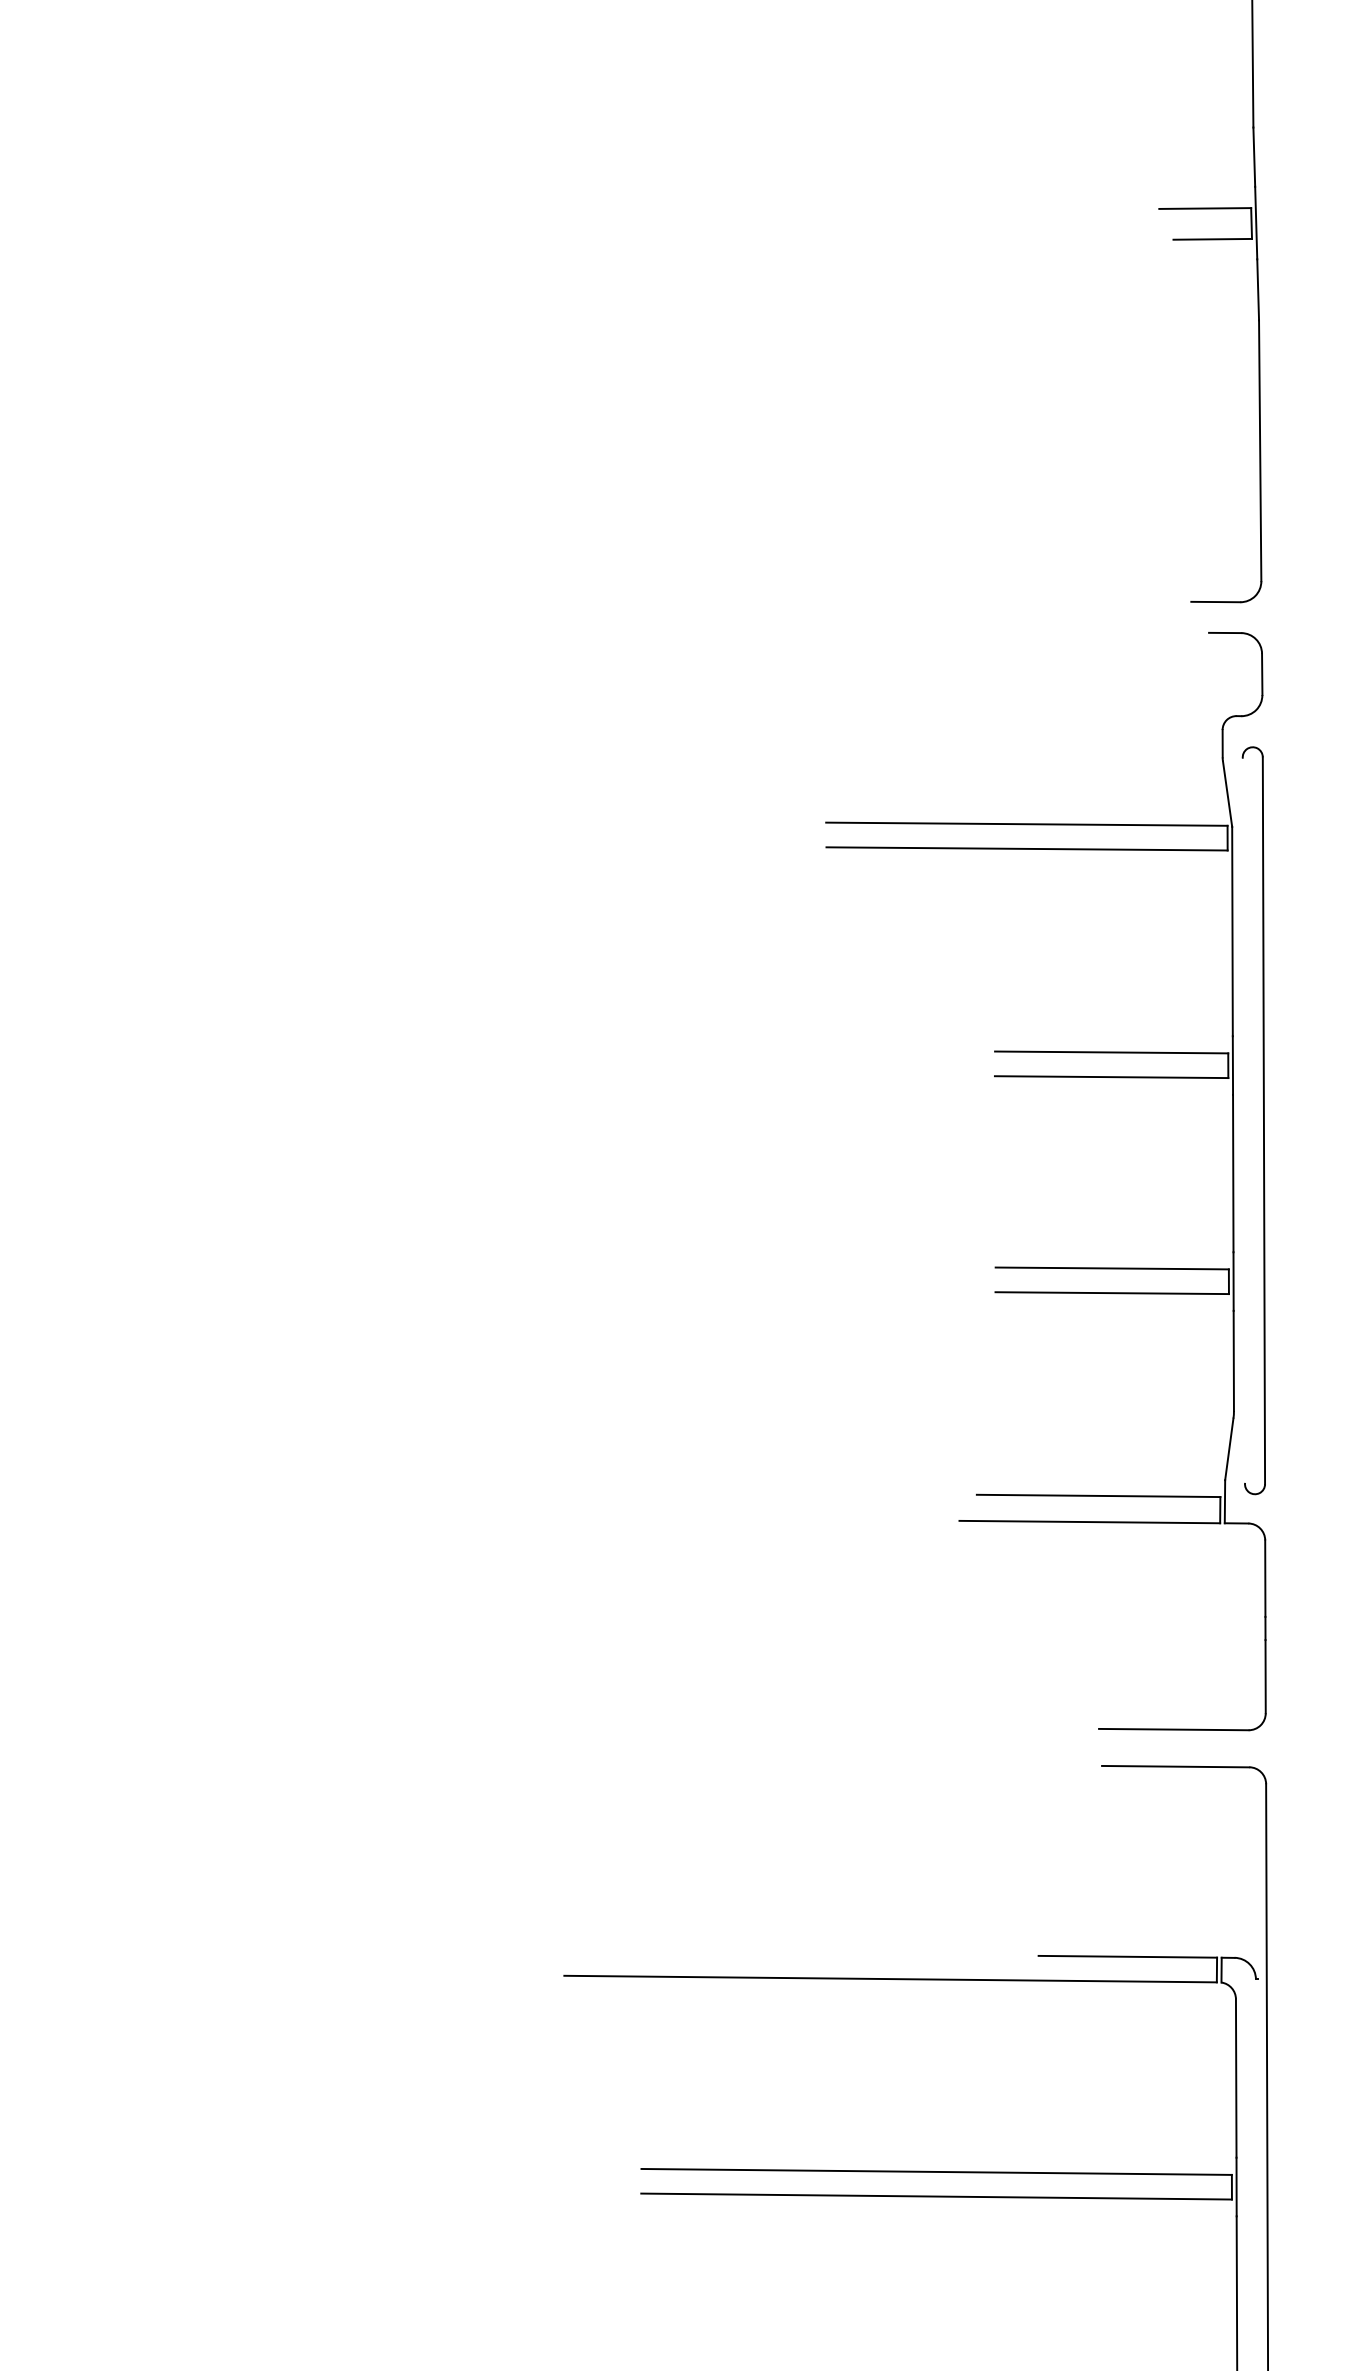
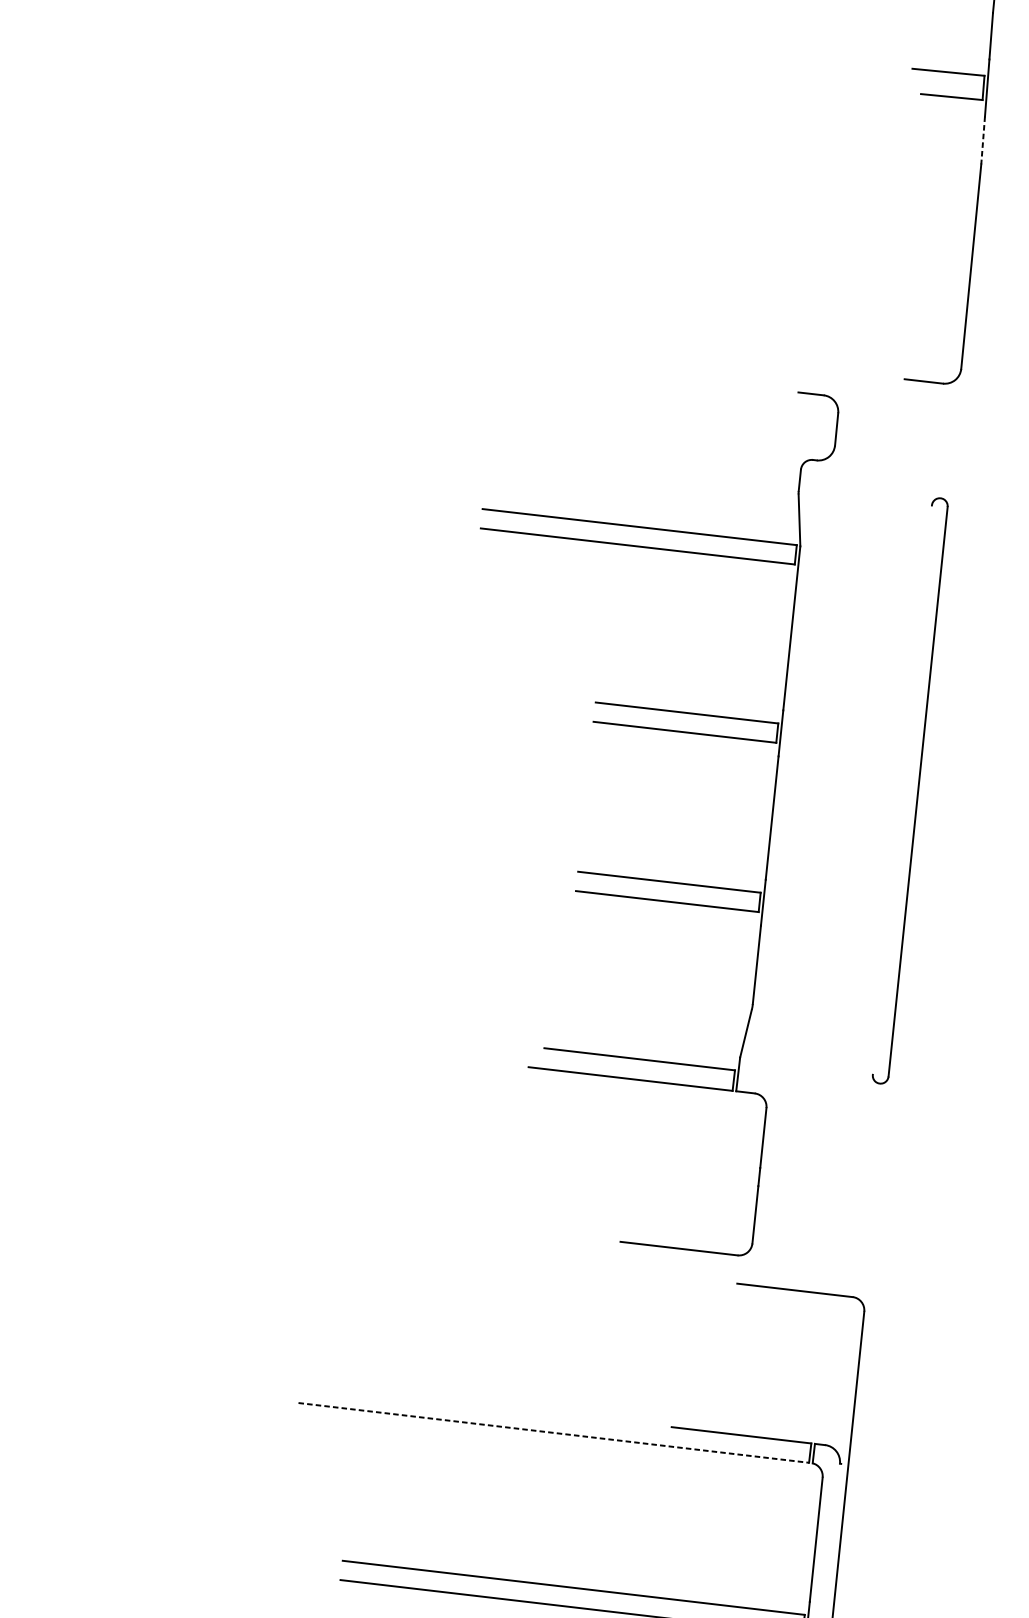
line: (1258, 289) -> (983, 140), solid -> dashed
part: (1033, 1266) -> (607, 874), moved
line: (891, 1979) -> (554, 1433), solid -> dashed

